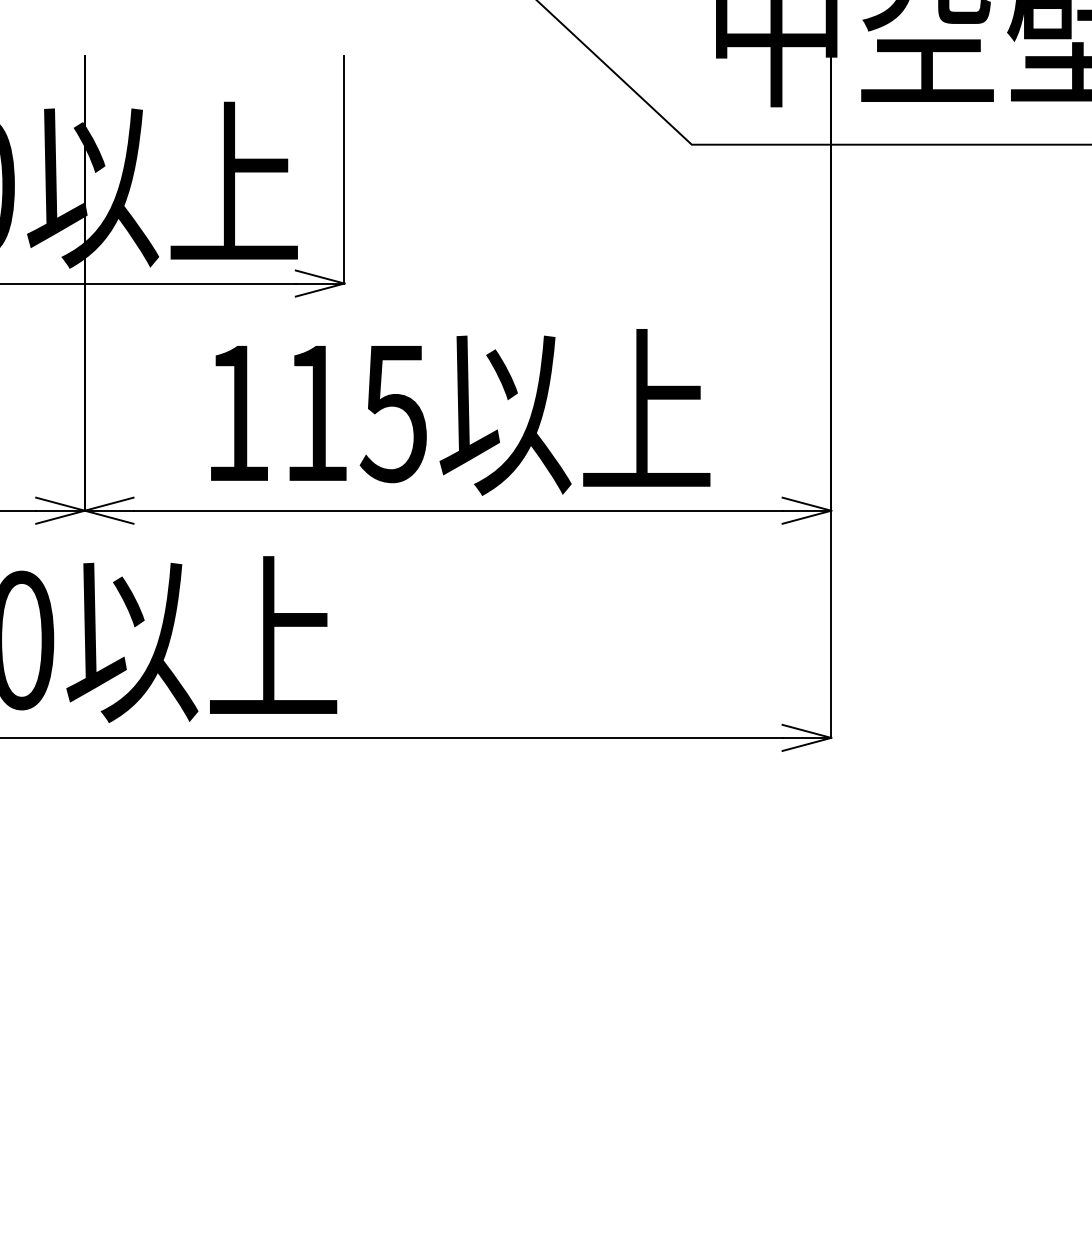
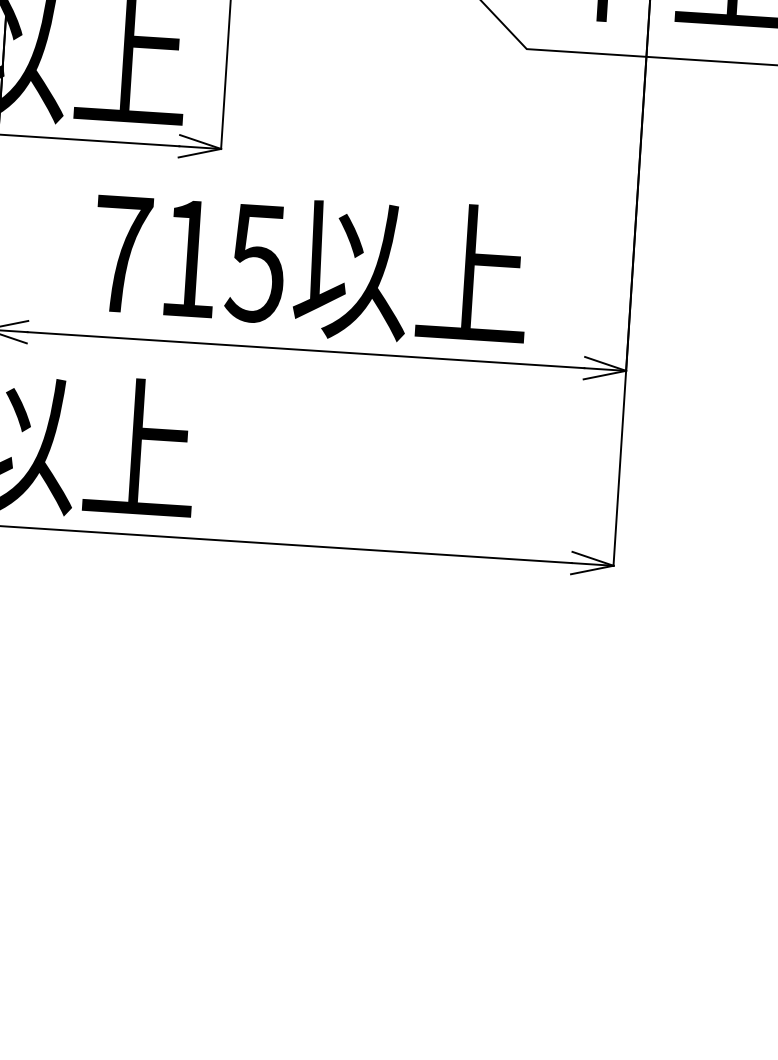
text: (237, 412) -> (122, 253), 115 -> 715

